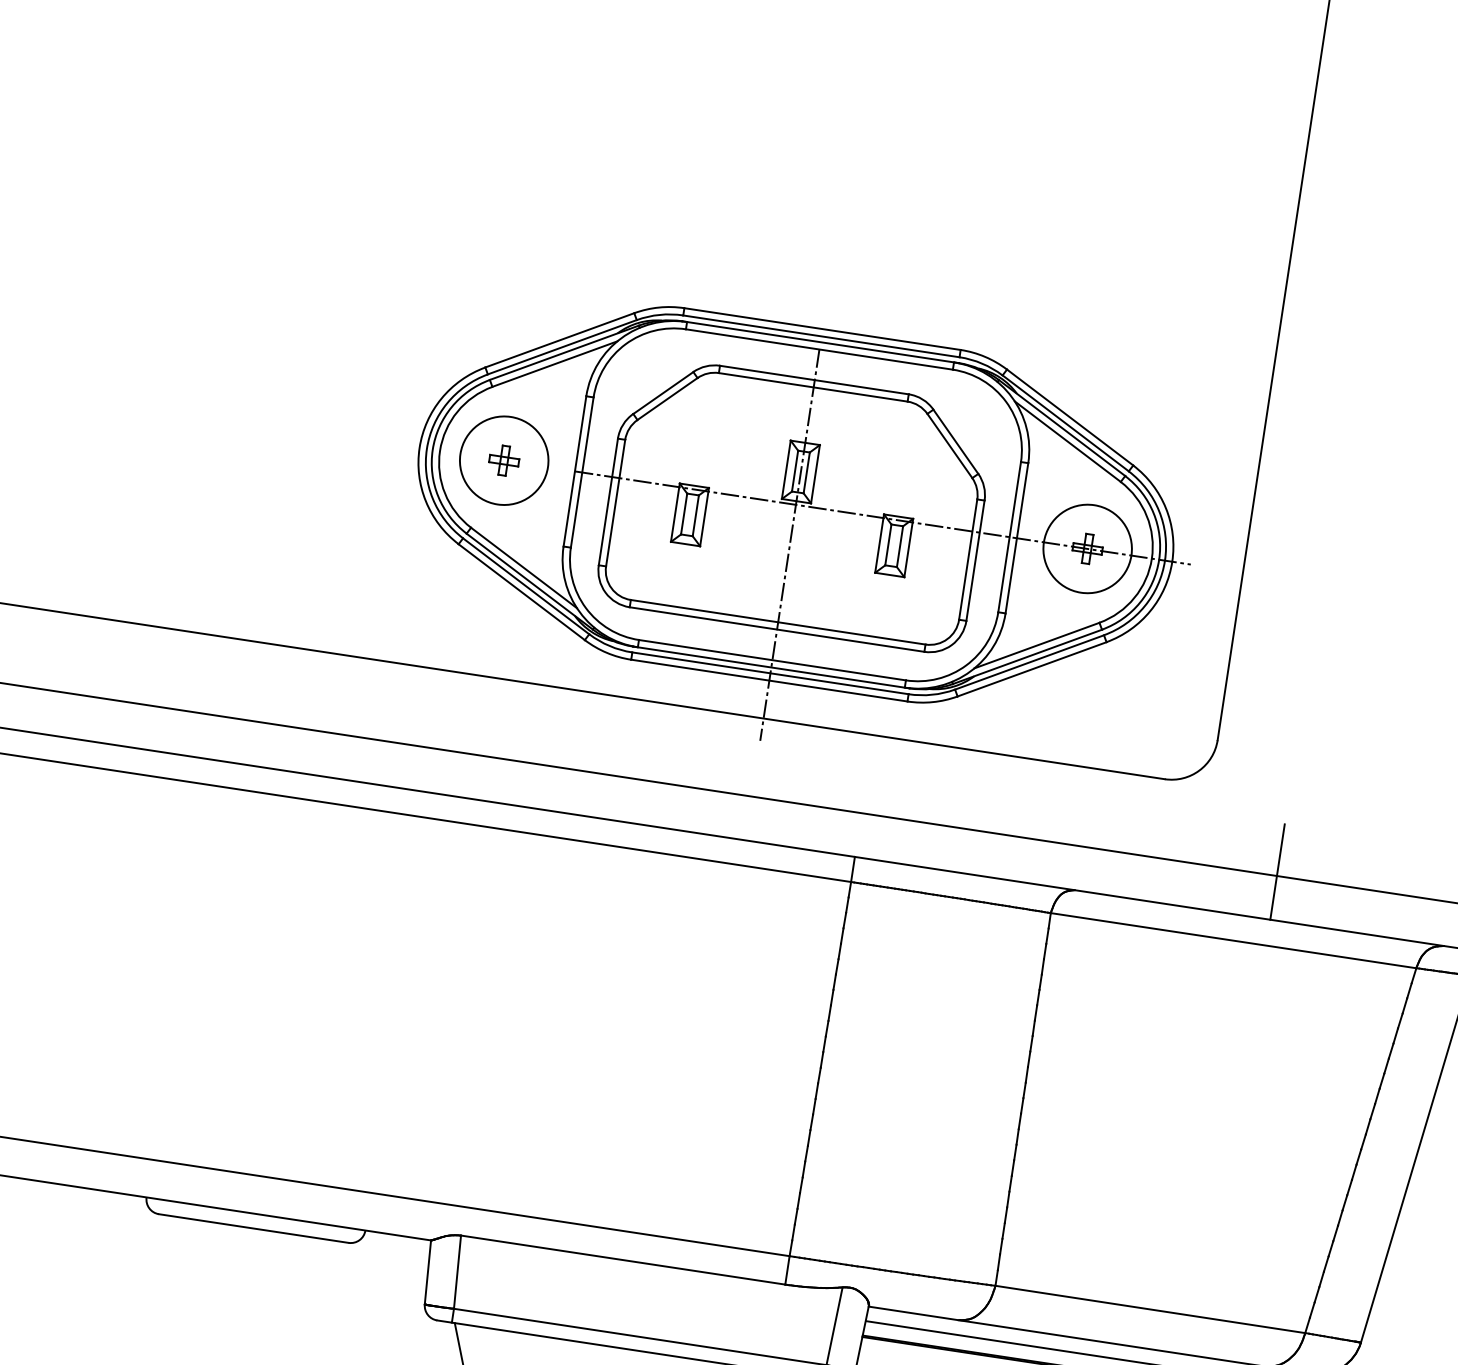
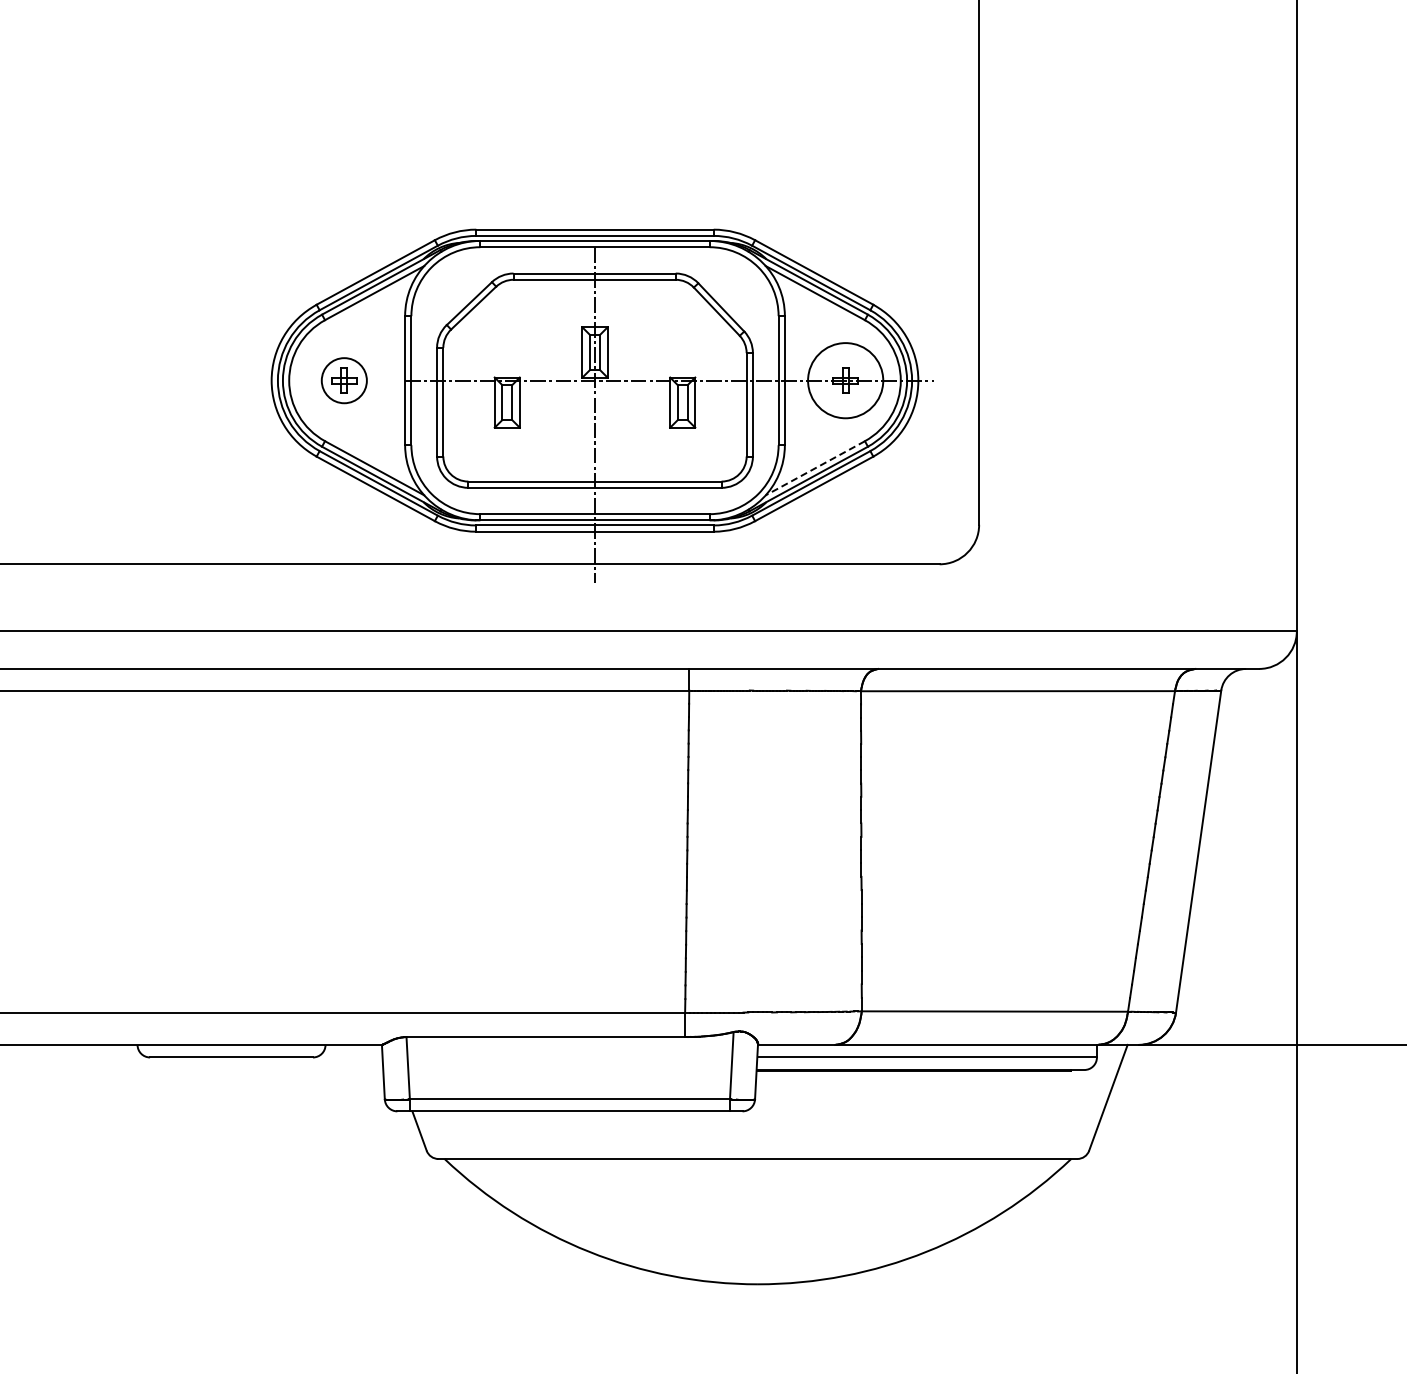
circle: (503, 460) -> (343, 380), size x0.6
line: (1037, 645) -> (815, 468), solid -> dashed
line: (1277, 871) -> (1046, 627), removed

